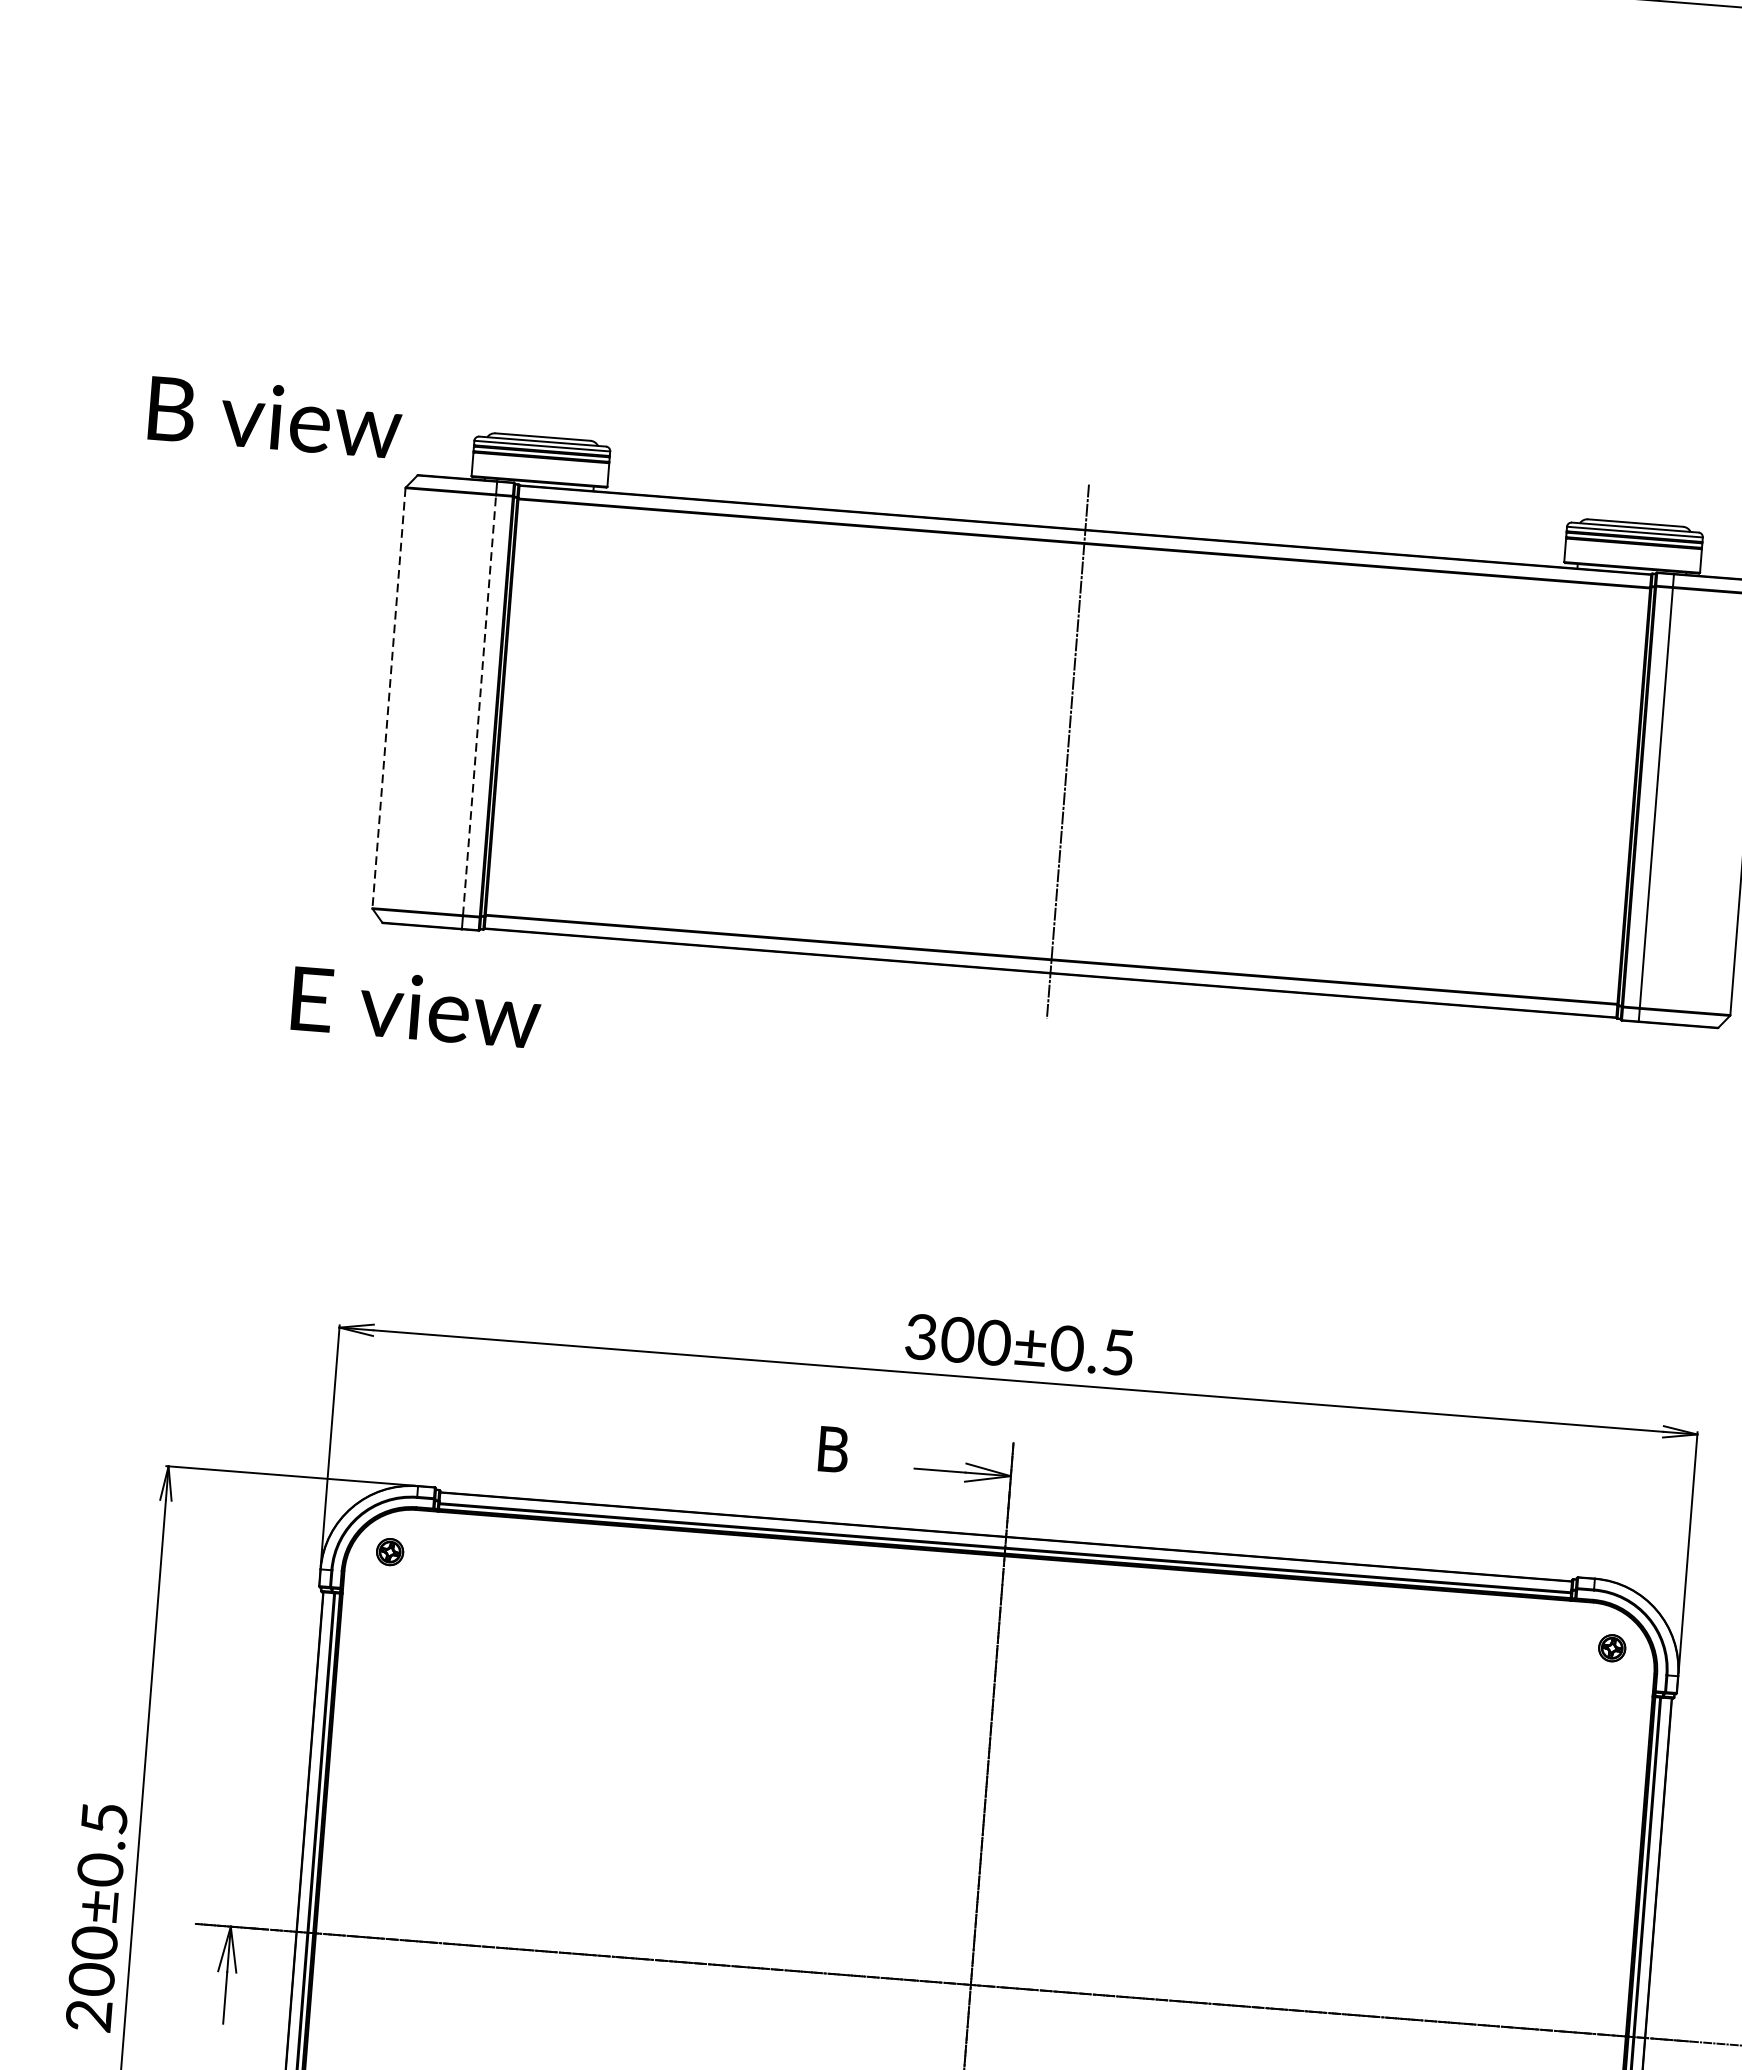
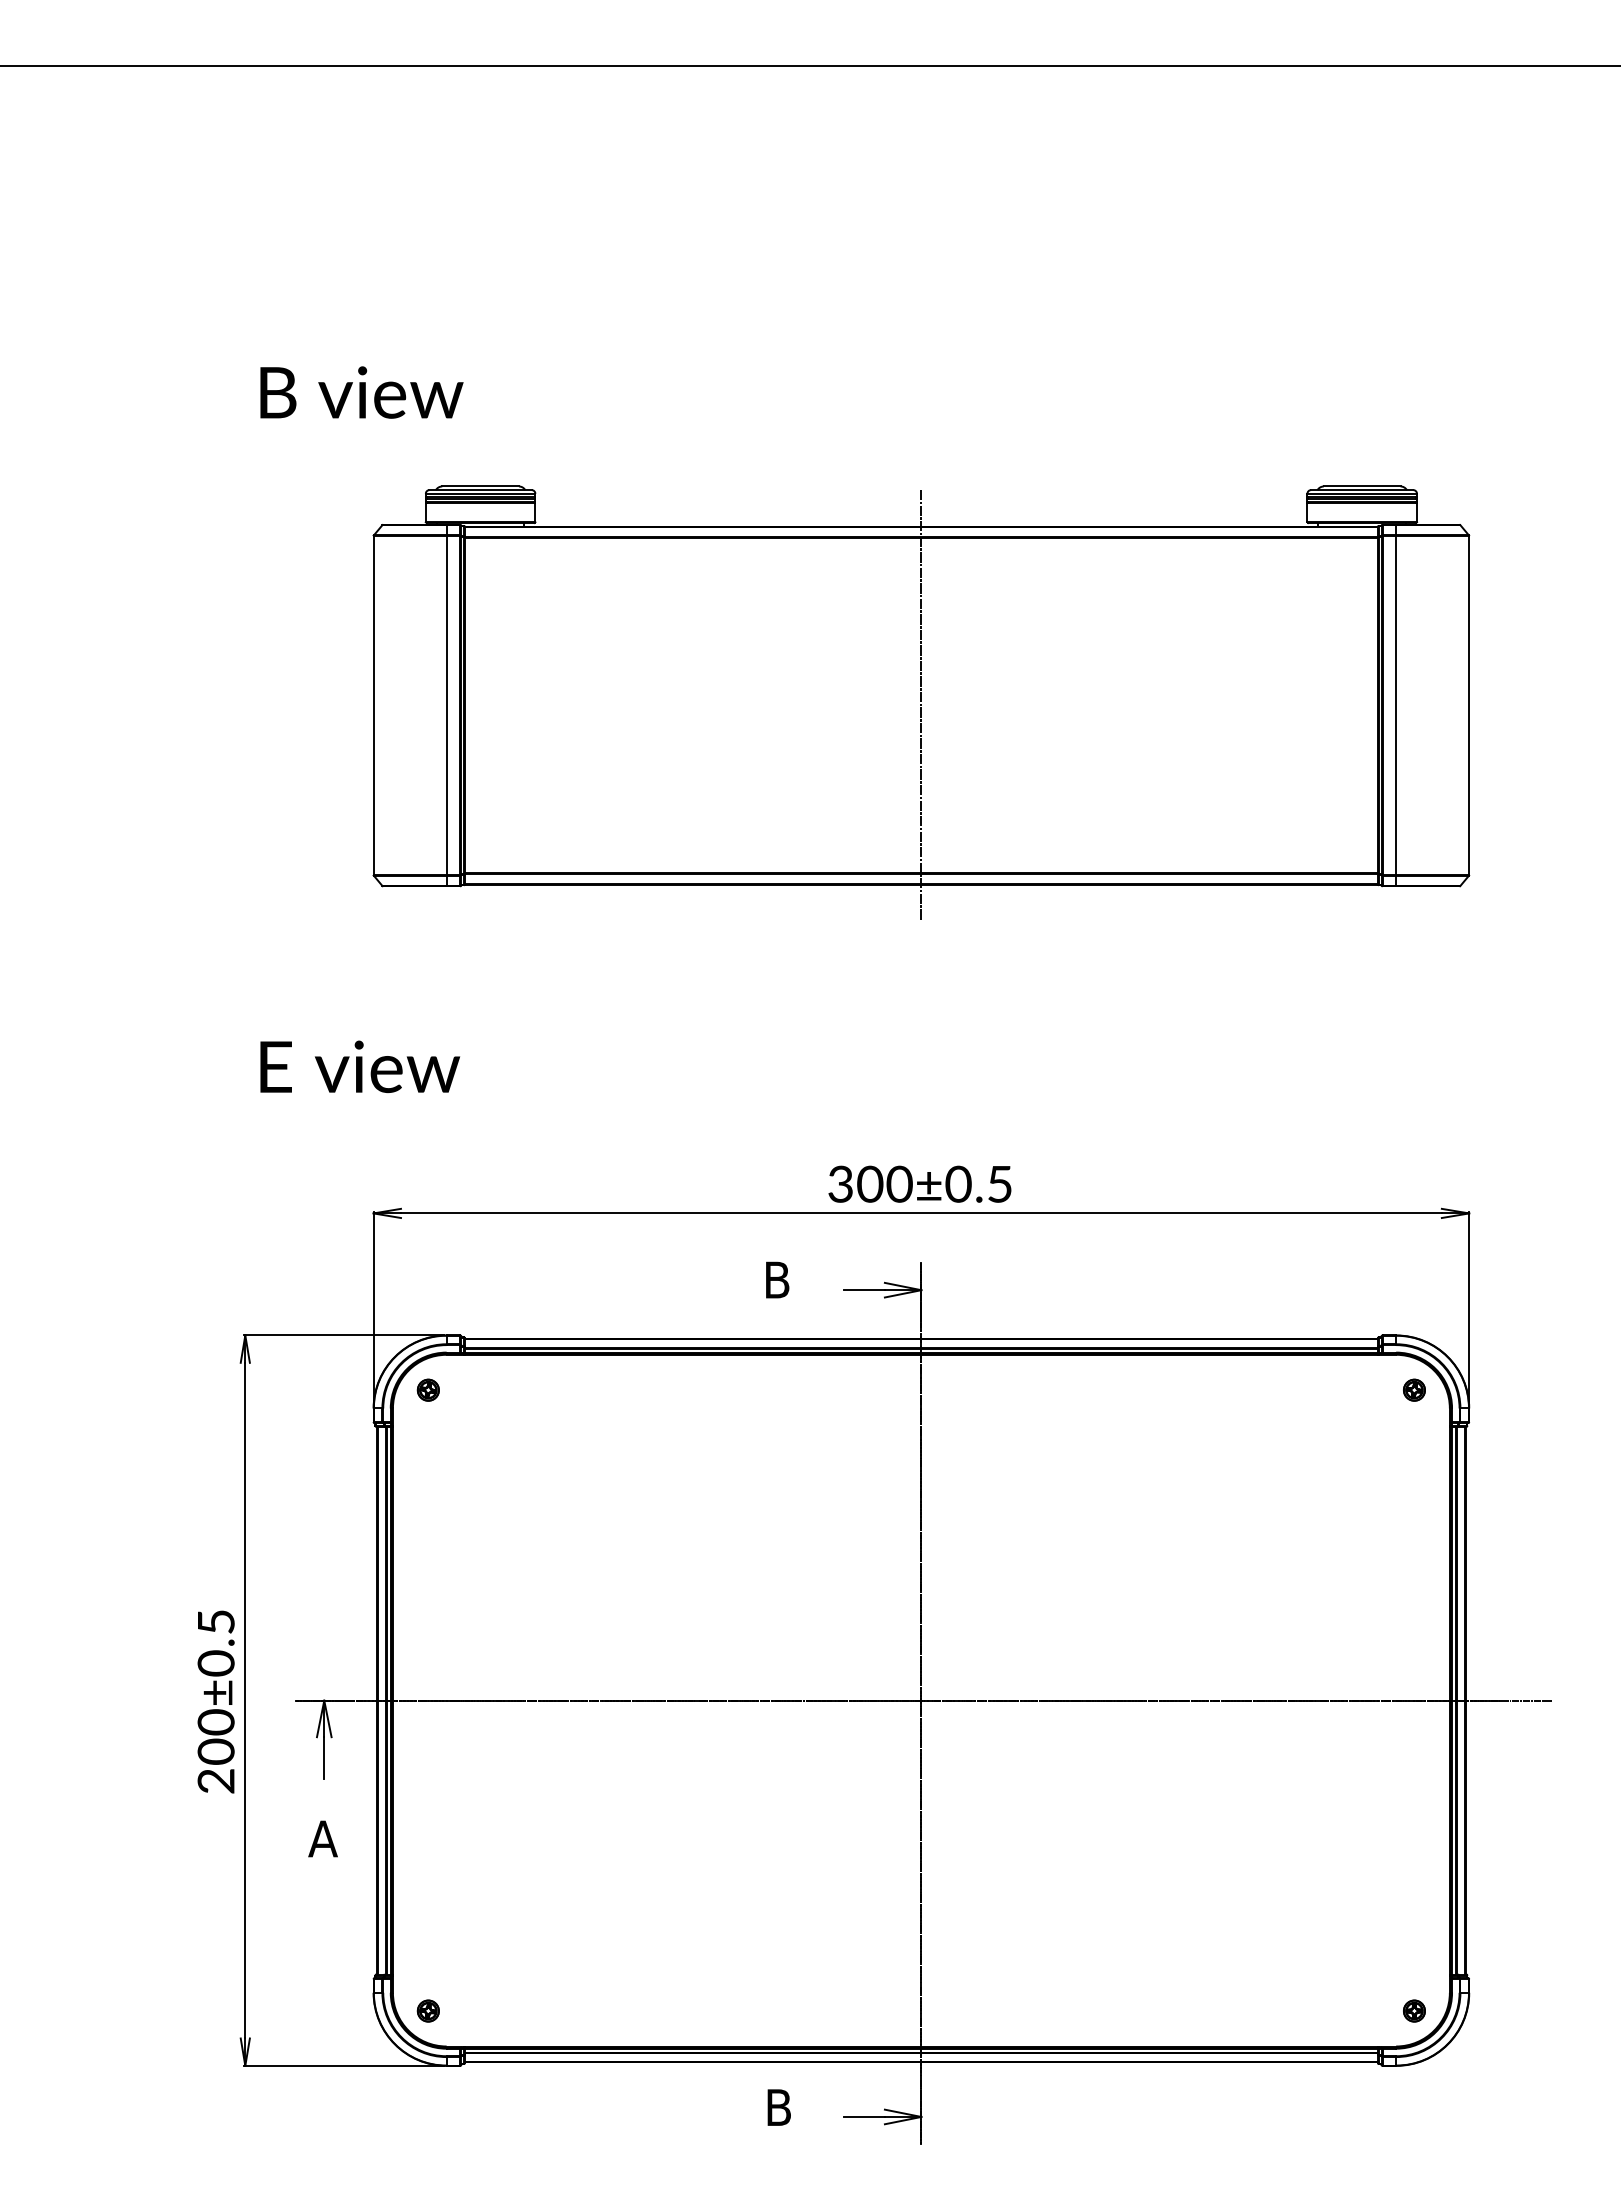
text: (275, 417) -> (361, 392), moved
line: (388, 699) -> (373, 706), dashed -> solid
line: (479, 705) -> (446, 705), dashed -> solid
text: (416, 1007) -> (360, 1066), moved

